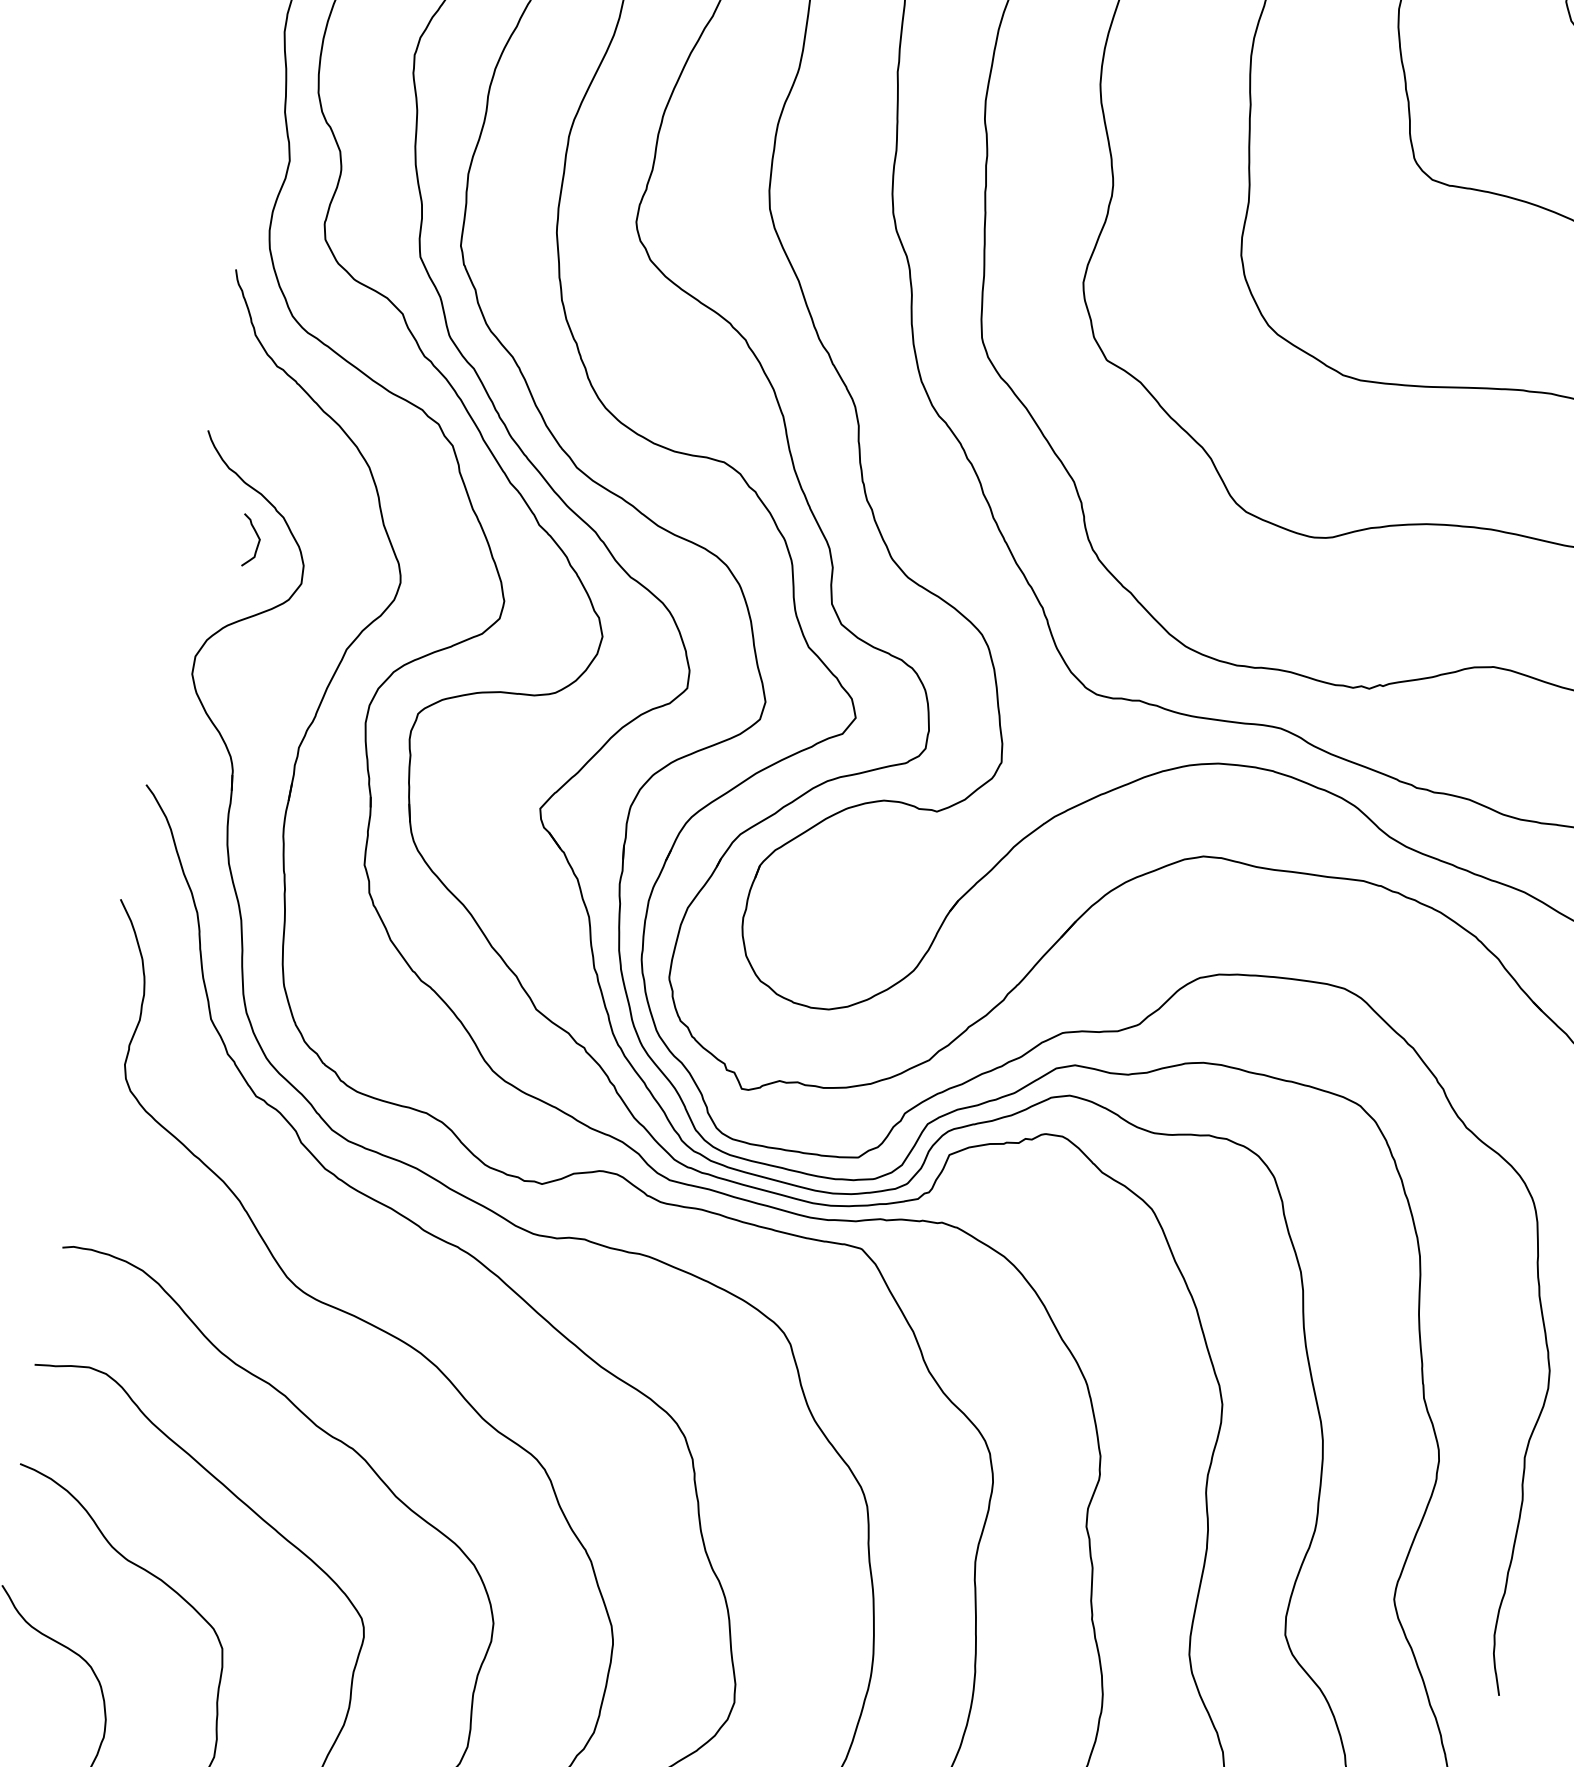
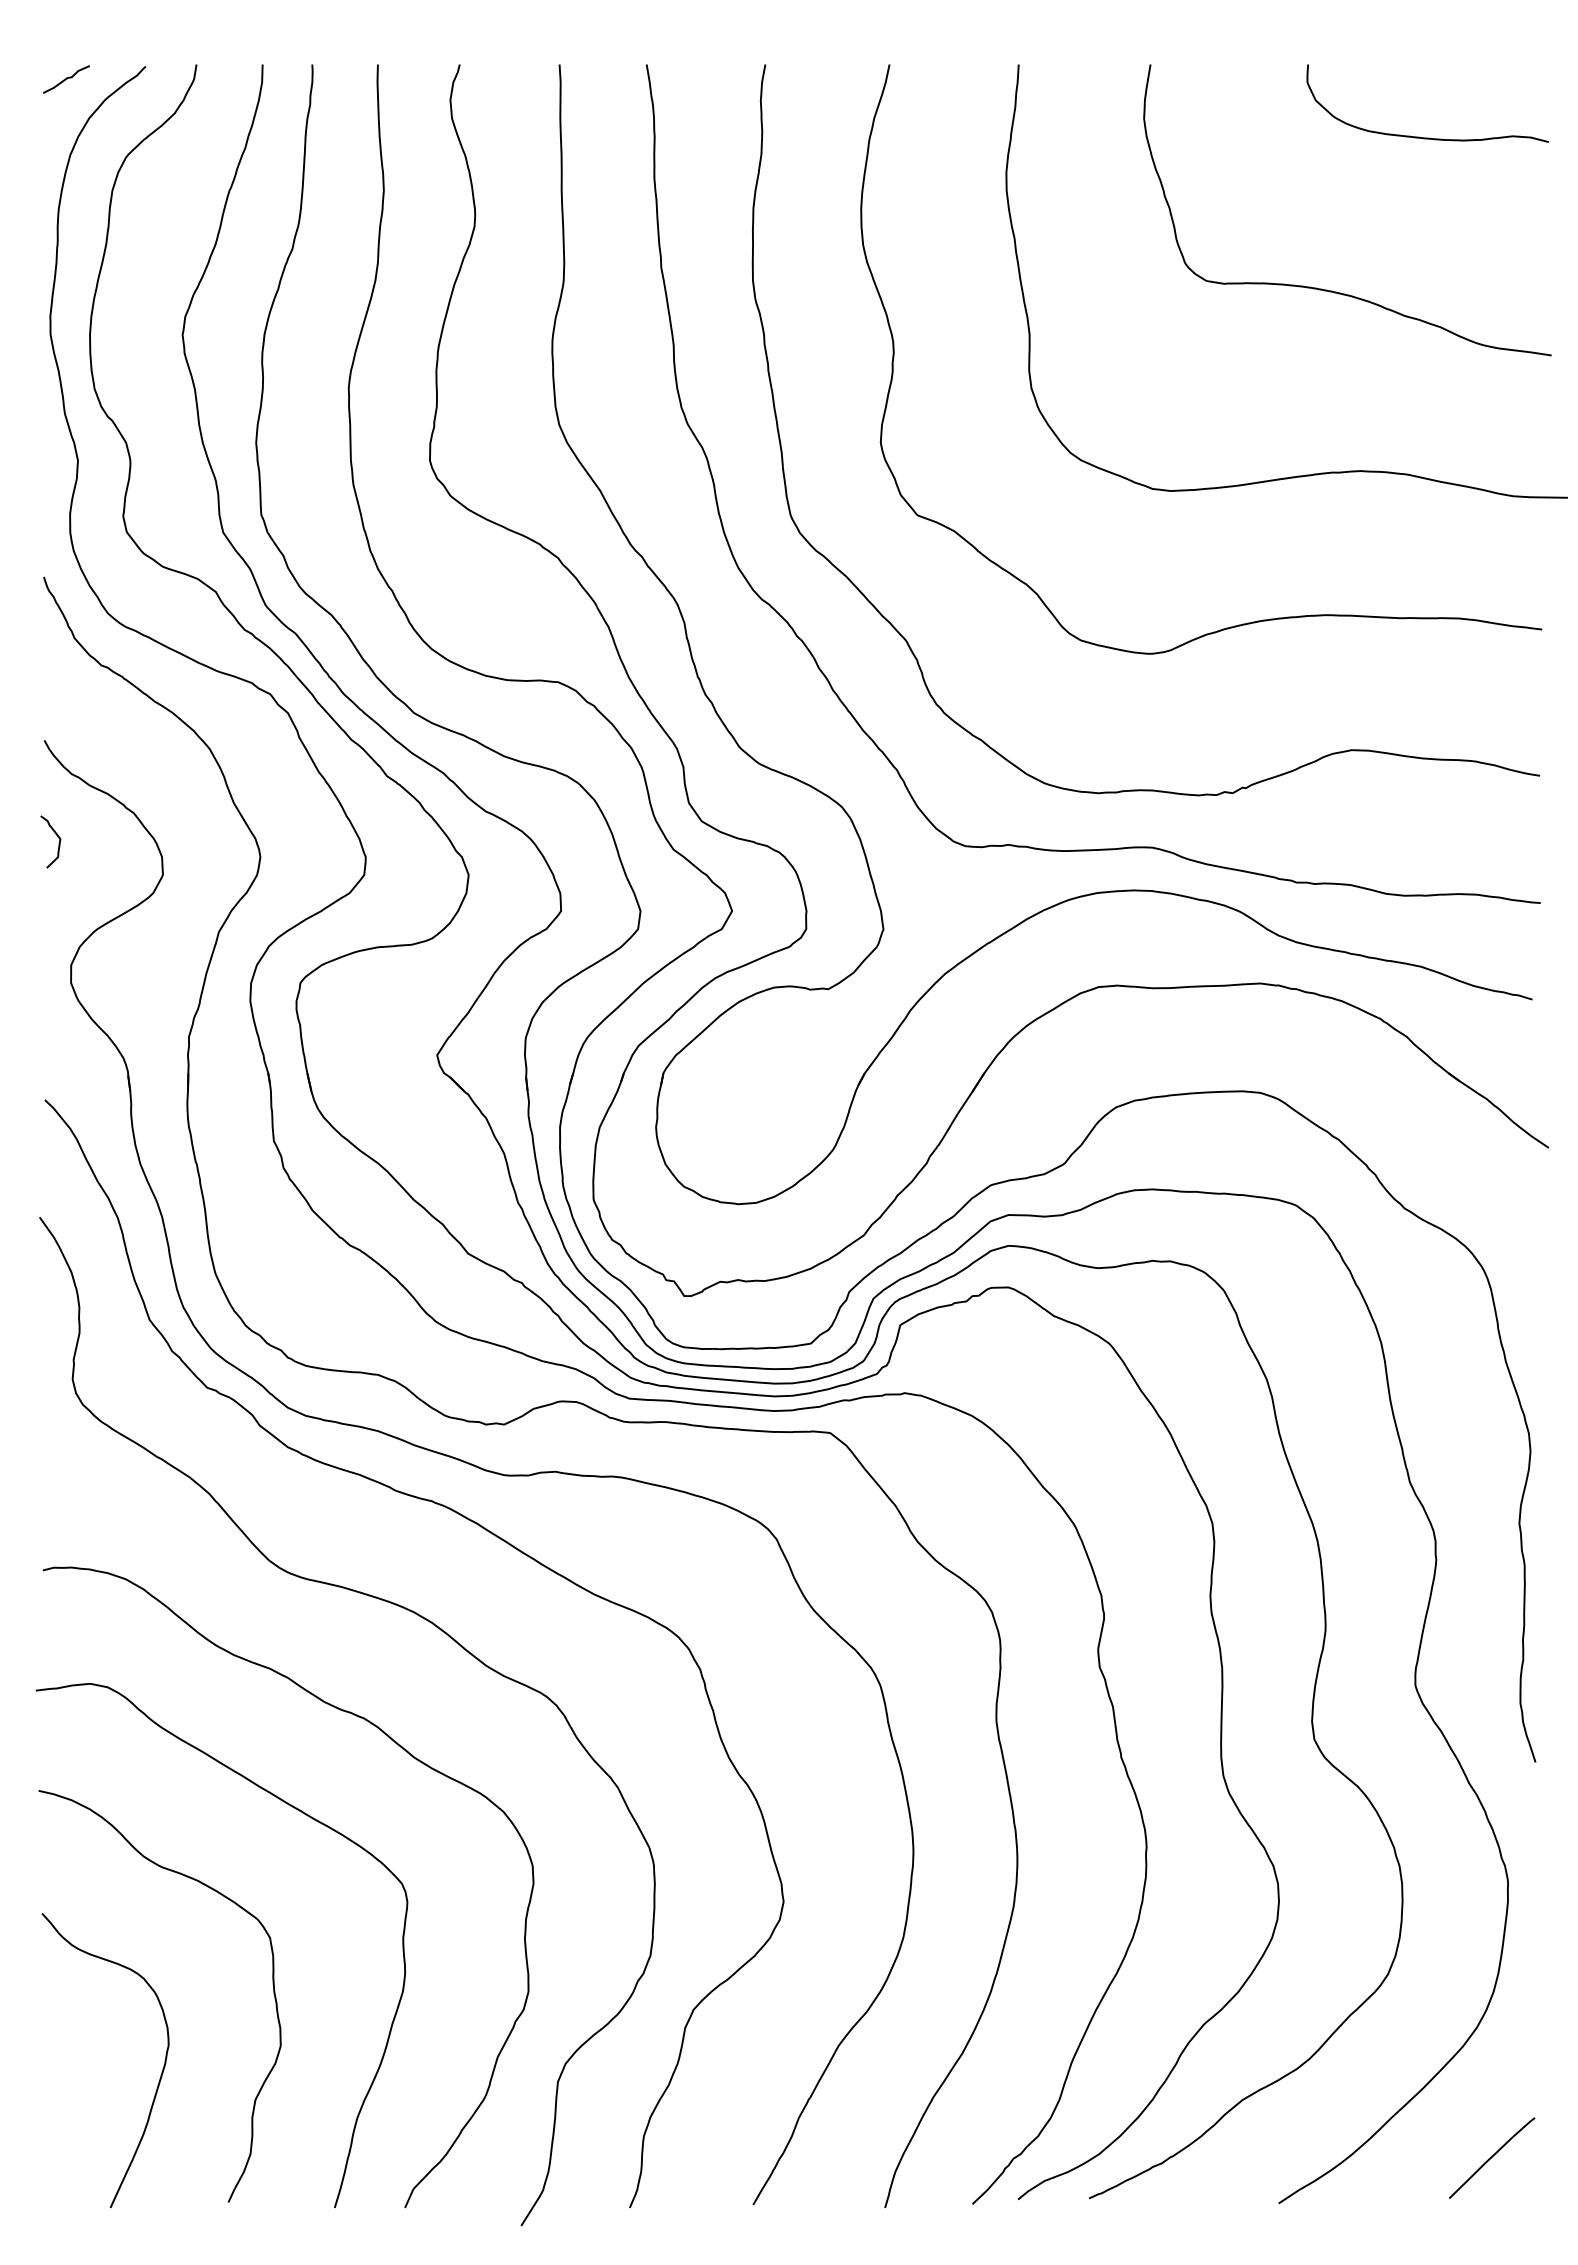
curve: (257, 543) -> (58, 843), moved

